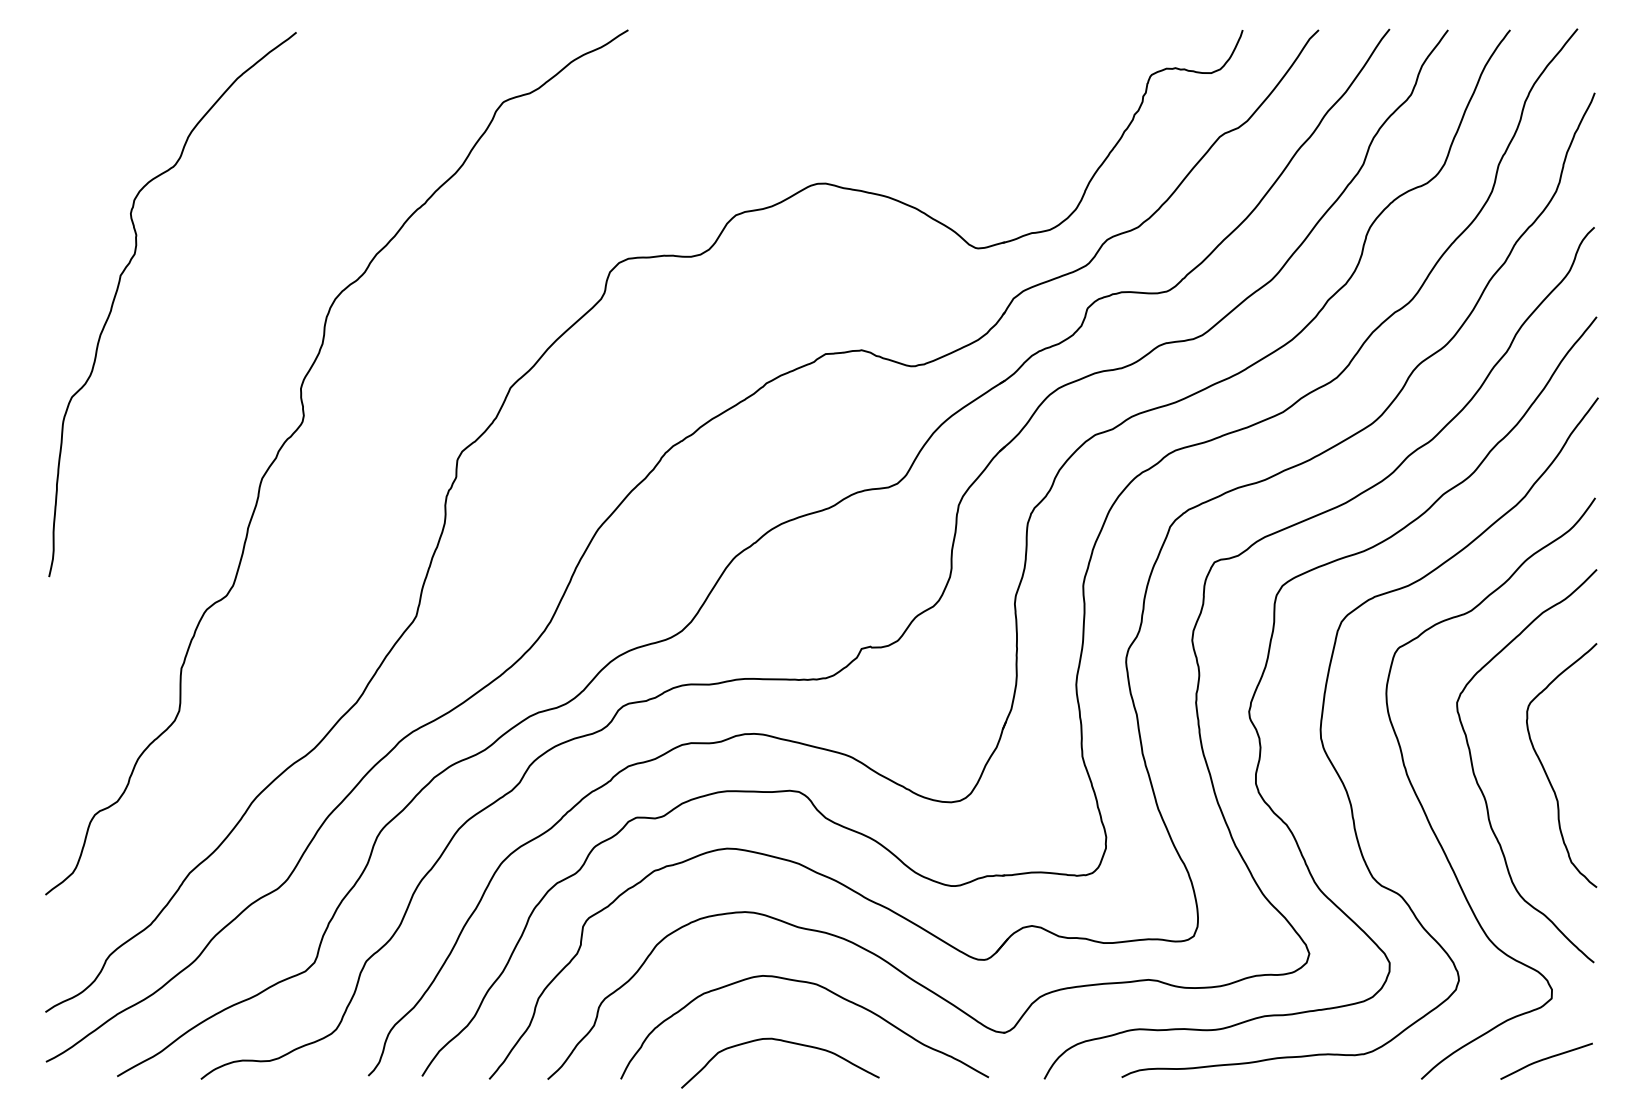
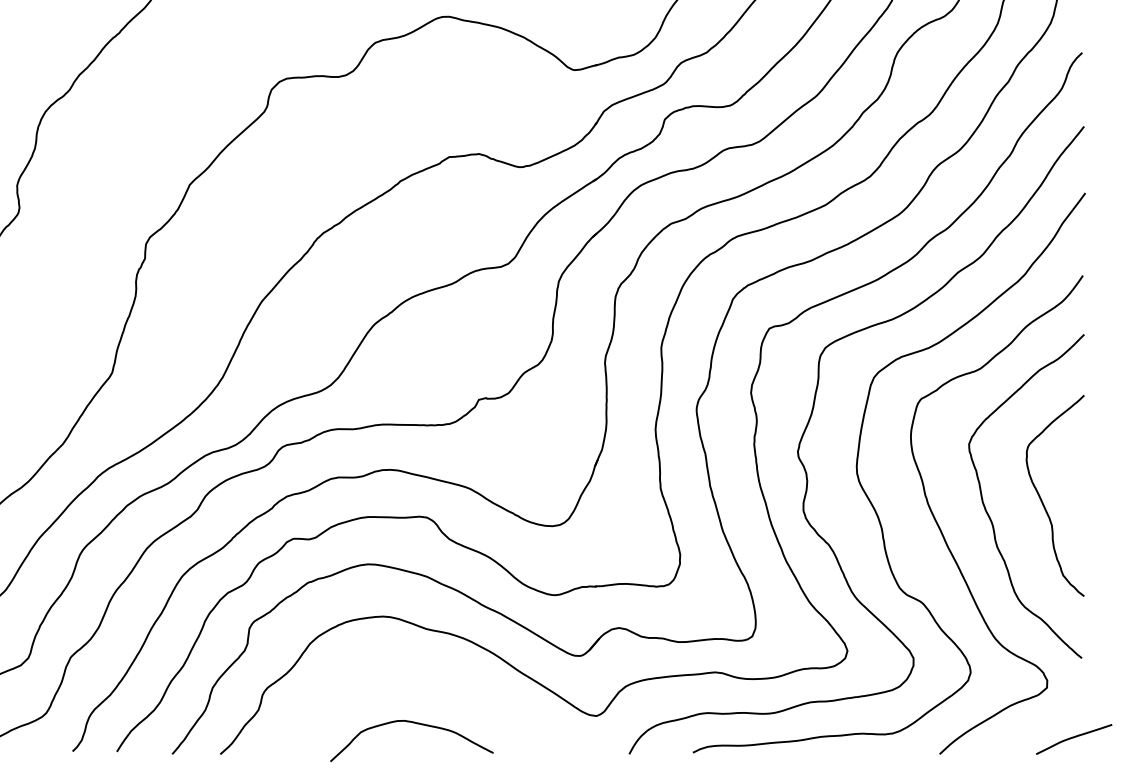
curve: (822, 988) -> (446, 679), removed
curve: (1546, 1059) -> (1074, 737), moved

